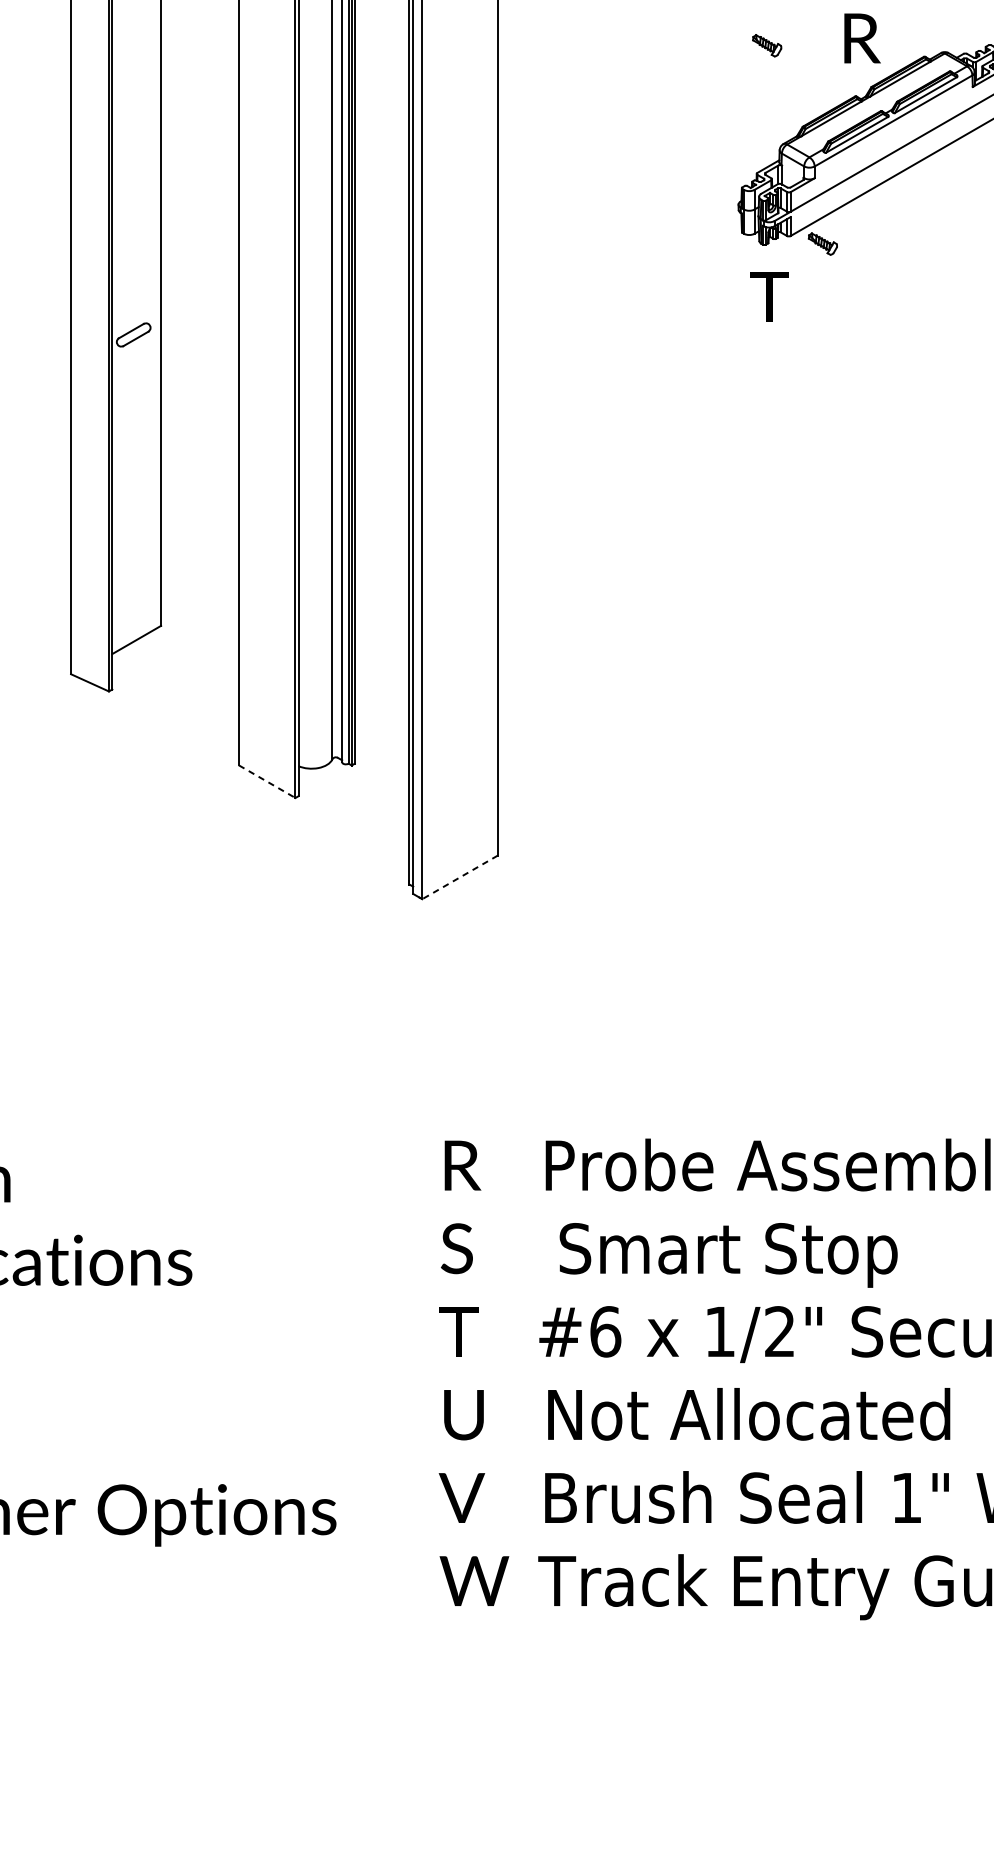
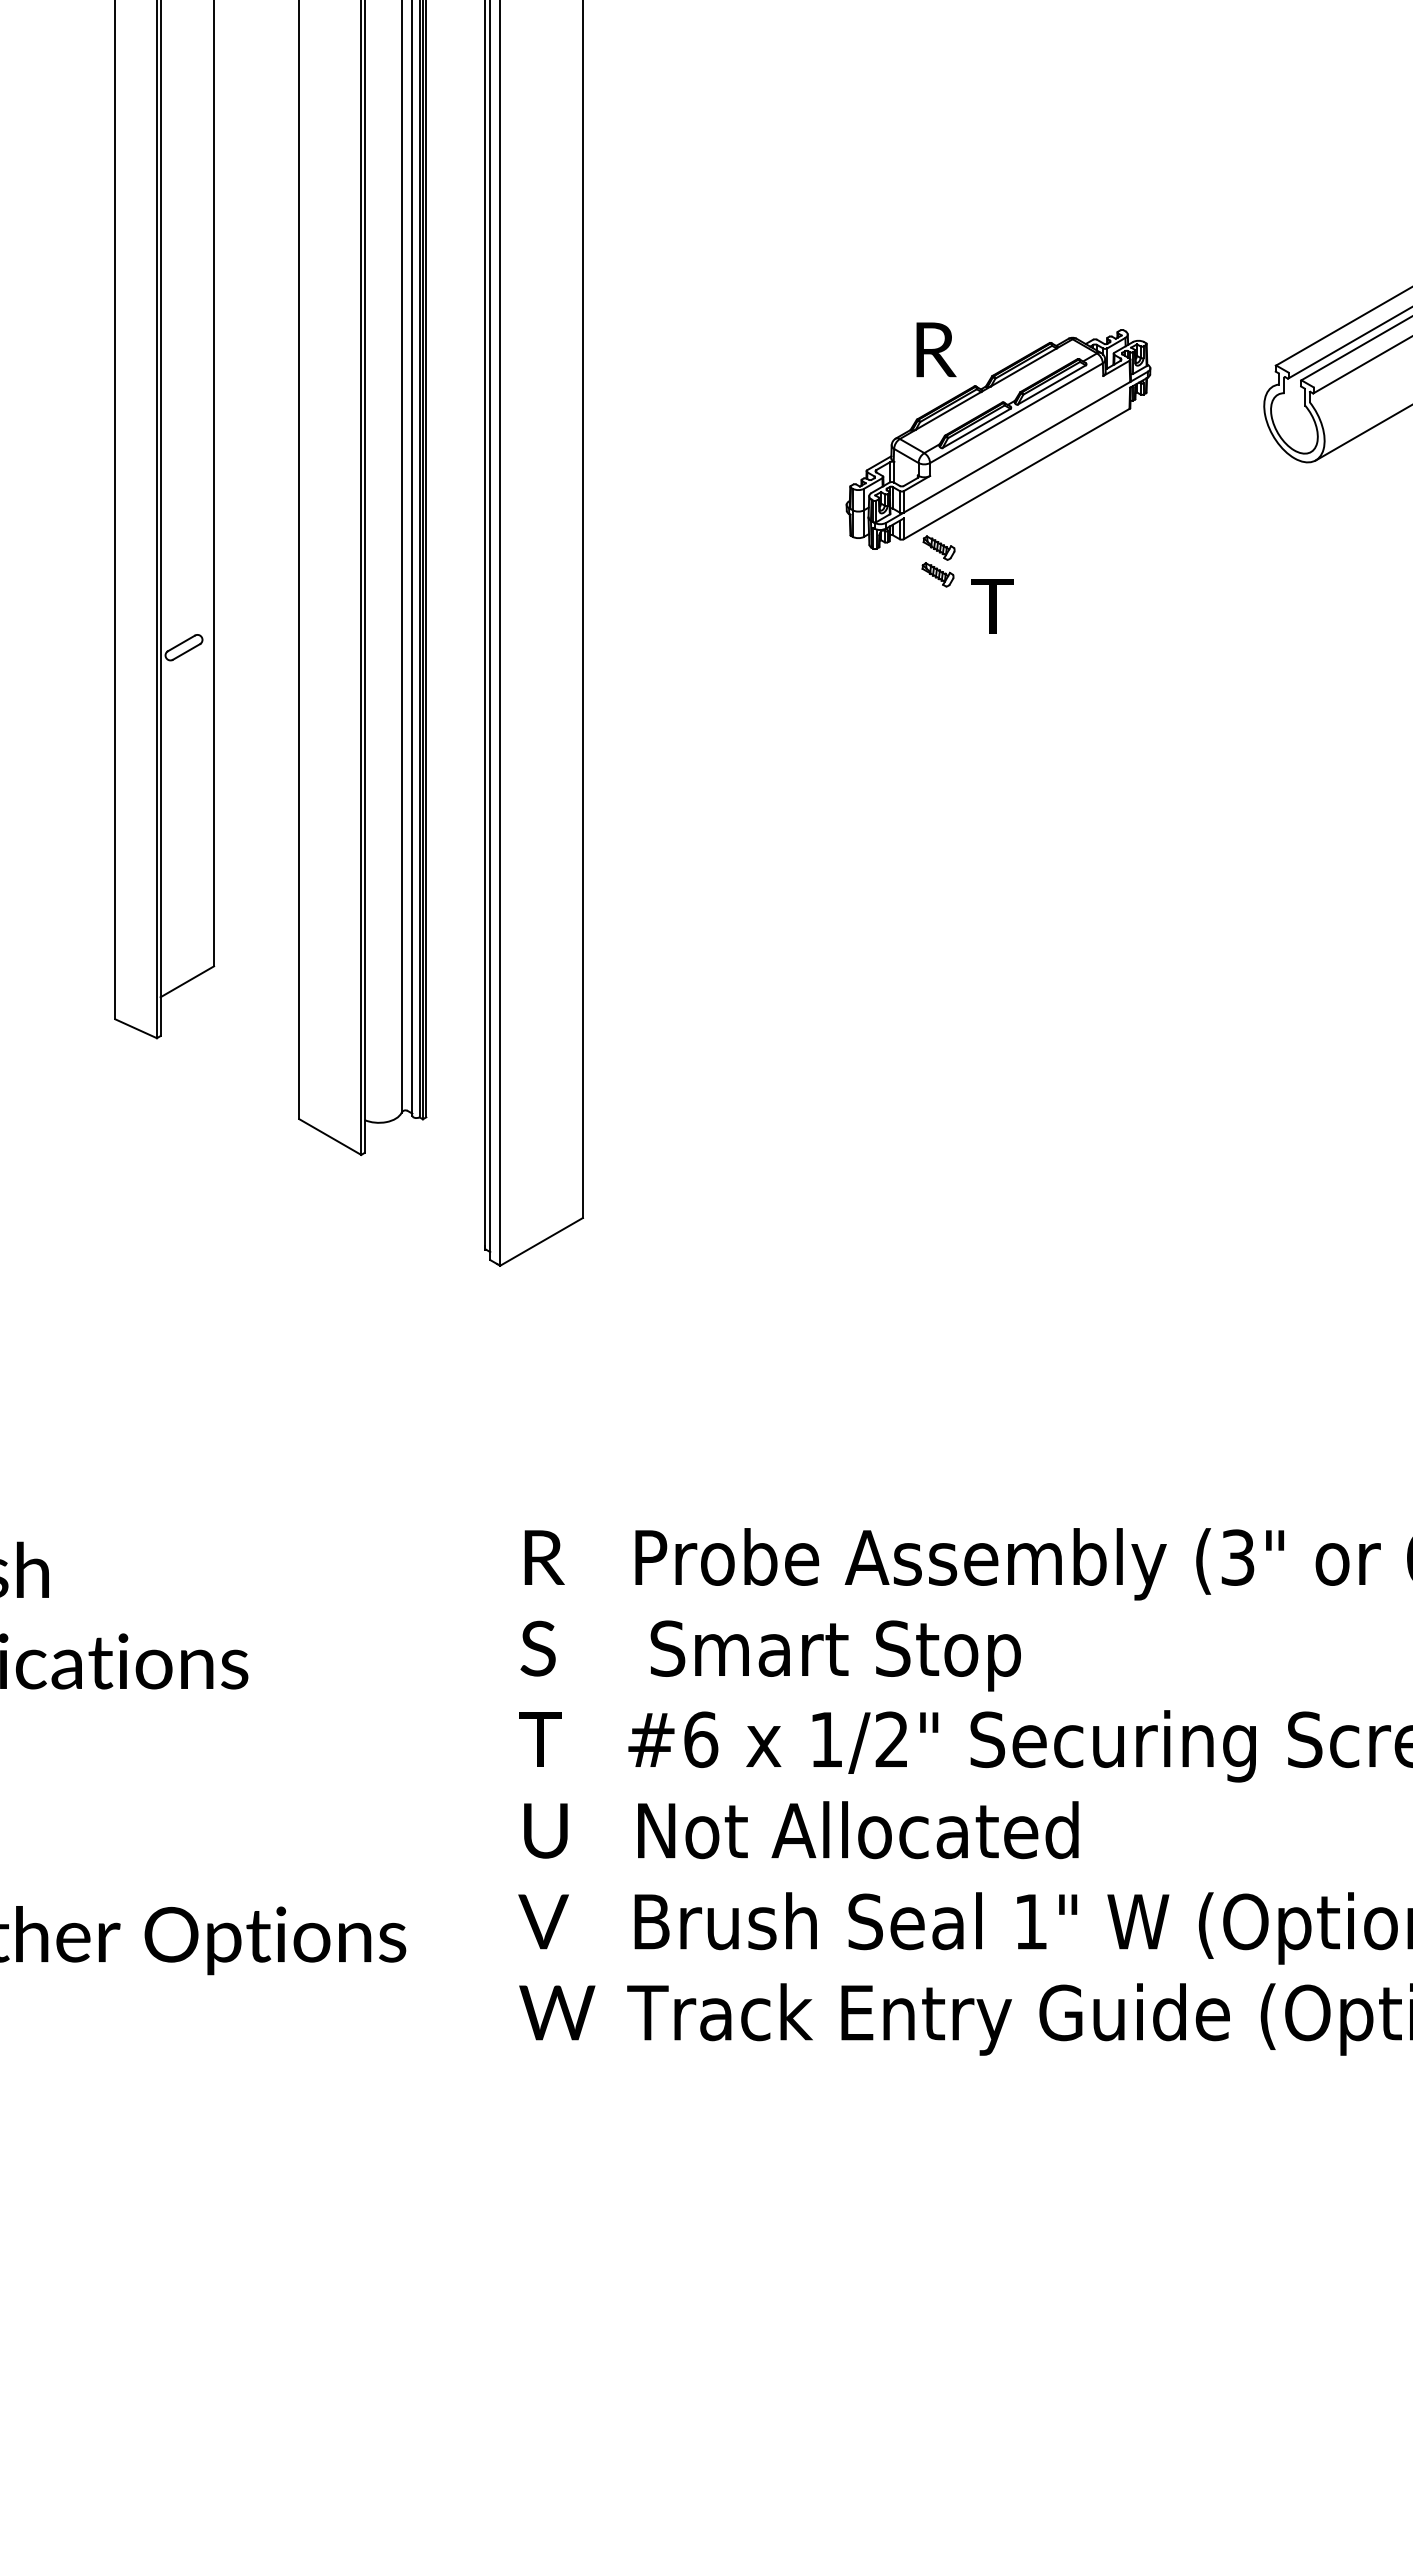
text: (862, 38) -> (936, 349), moved
part: (766, 45) -> (937, 574), moved
text: (769, 297) -> (992, 606), moved
line: (267, 782) -> (330, 1137), dashed -> solid
line: (460, 877) -> (541, 1241), dashed -> solid

